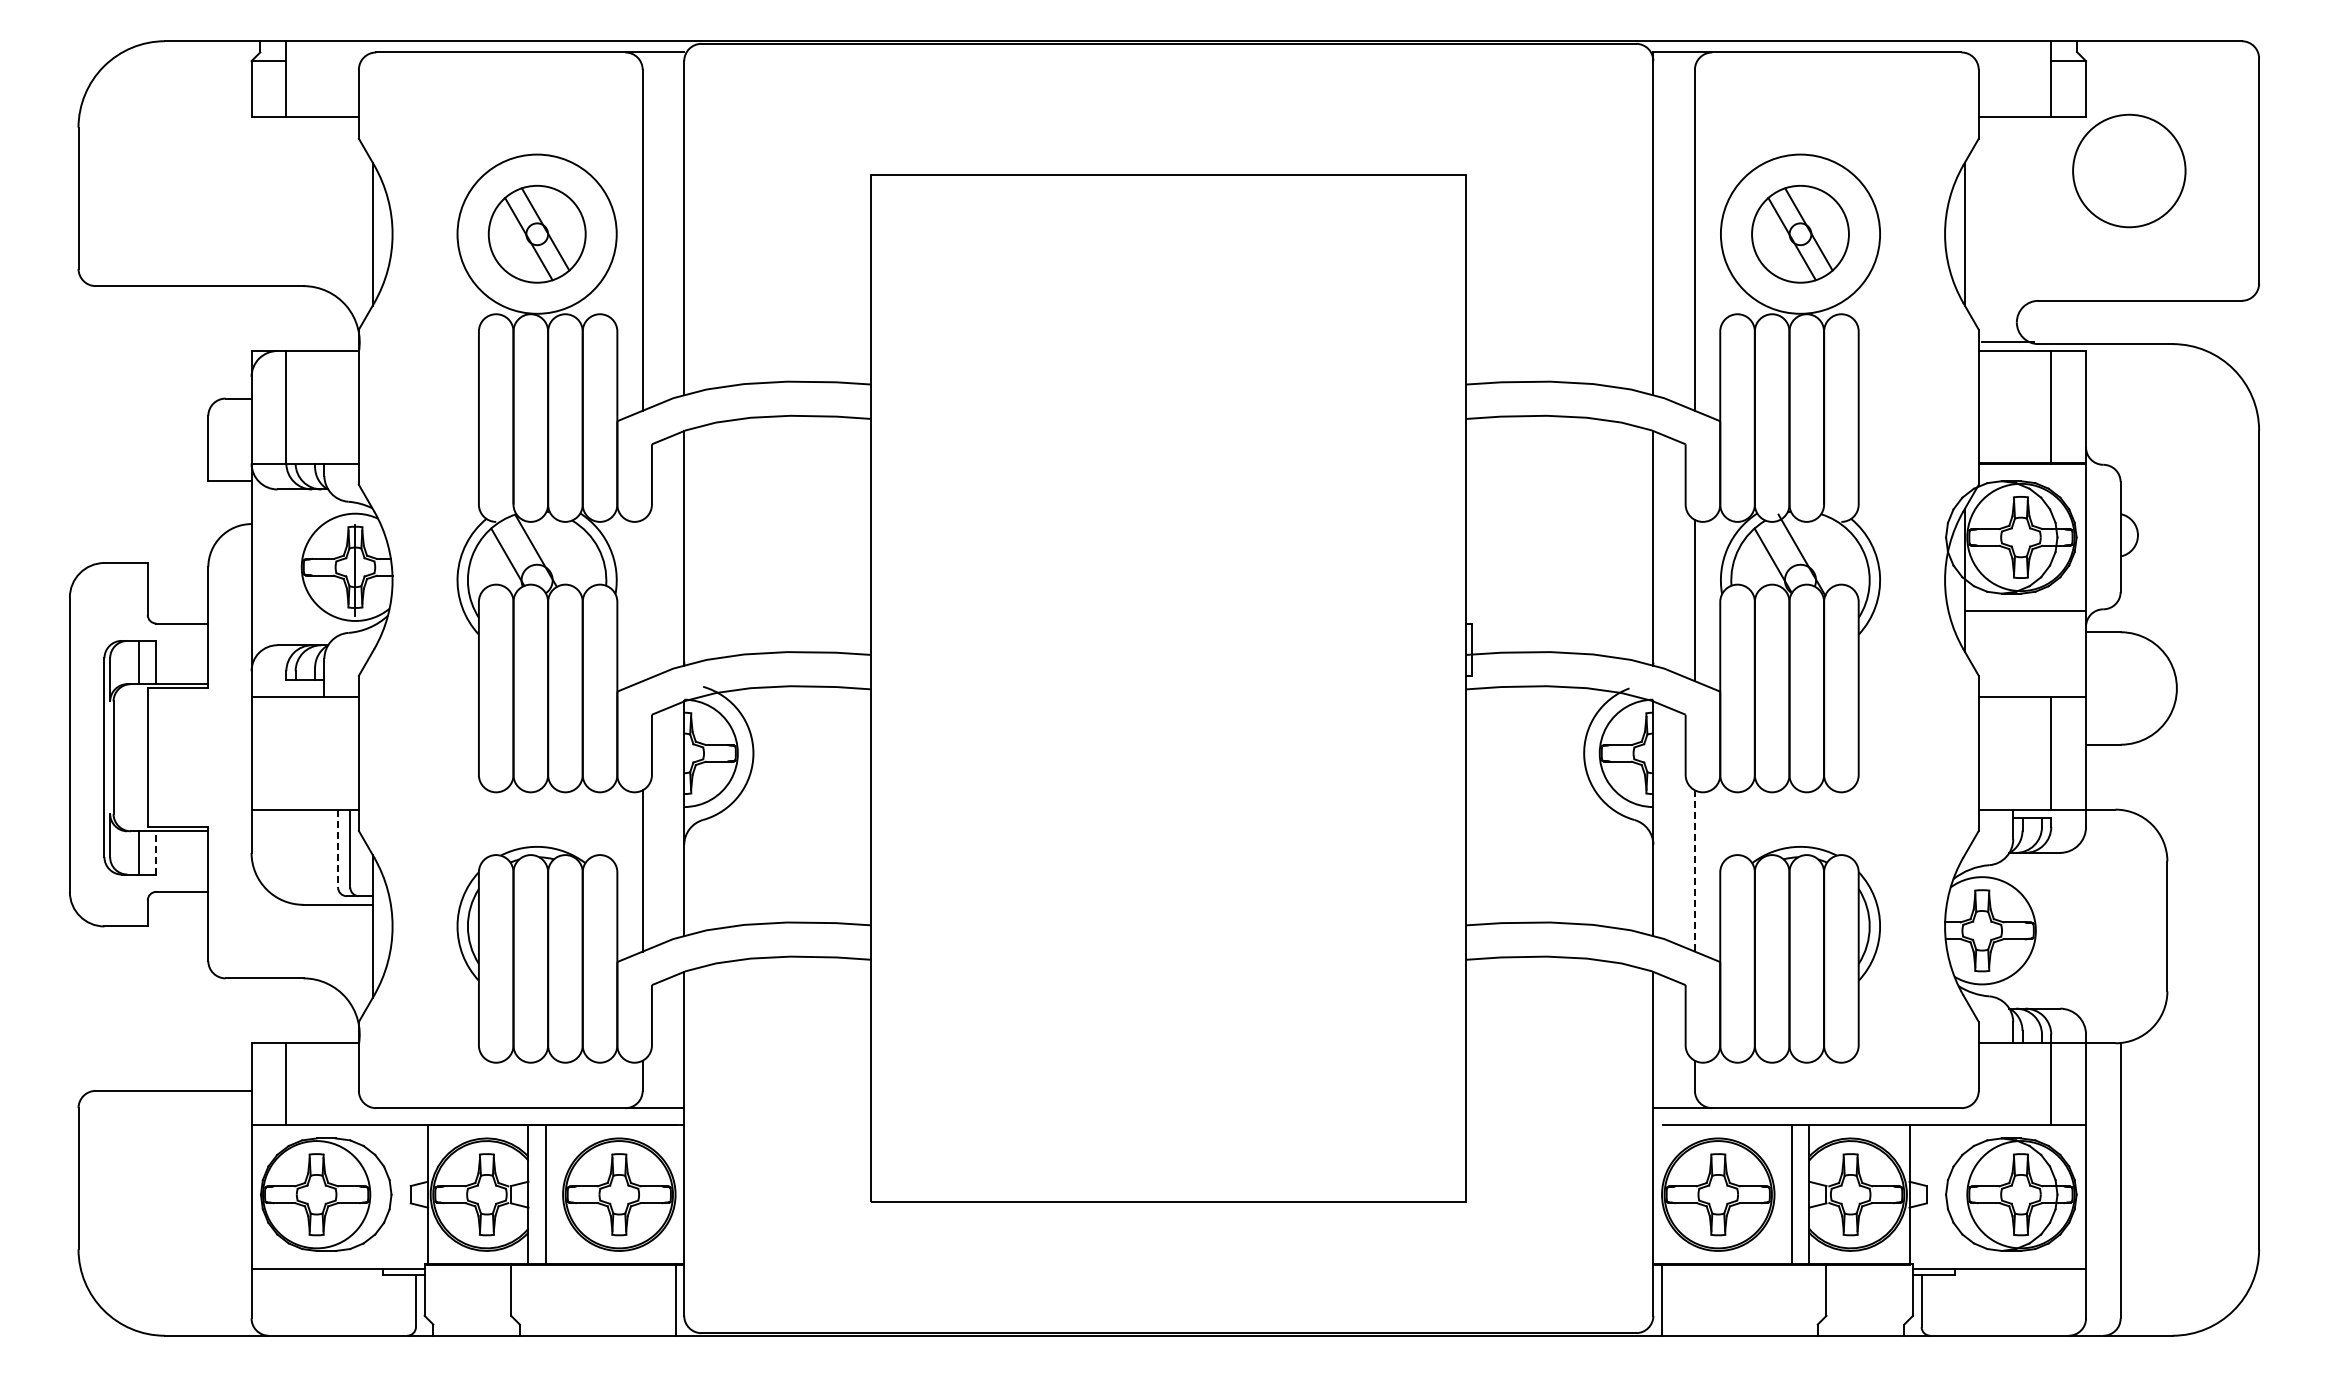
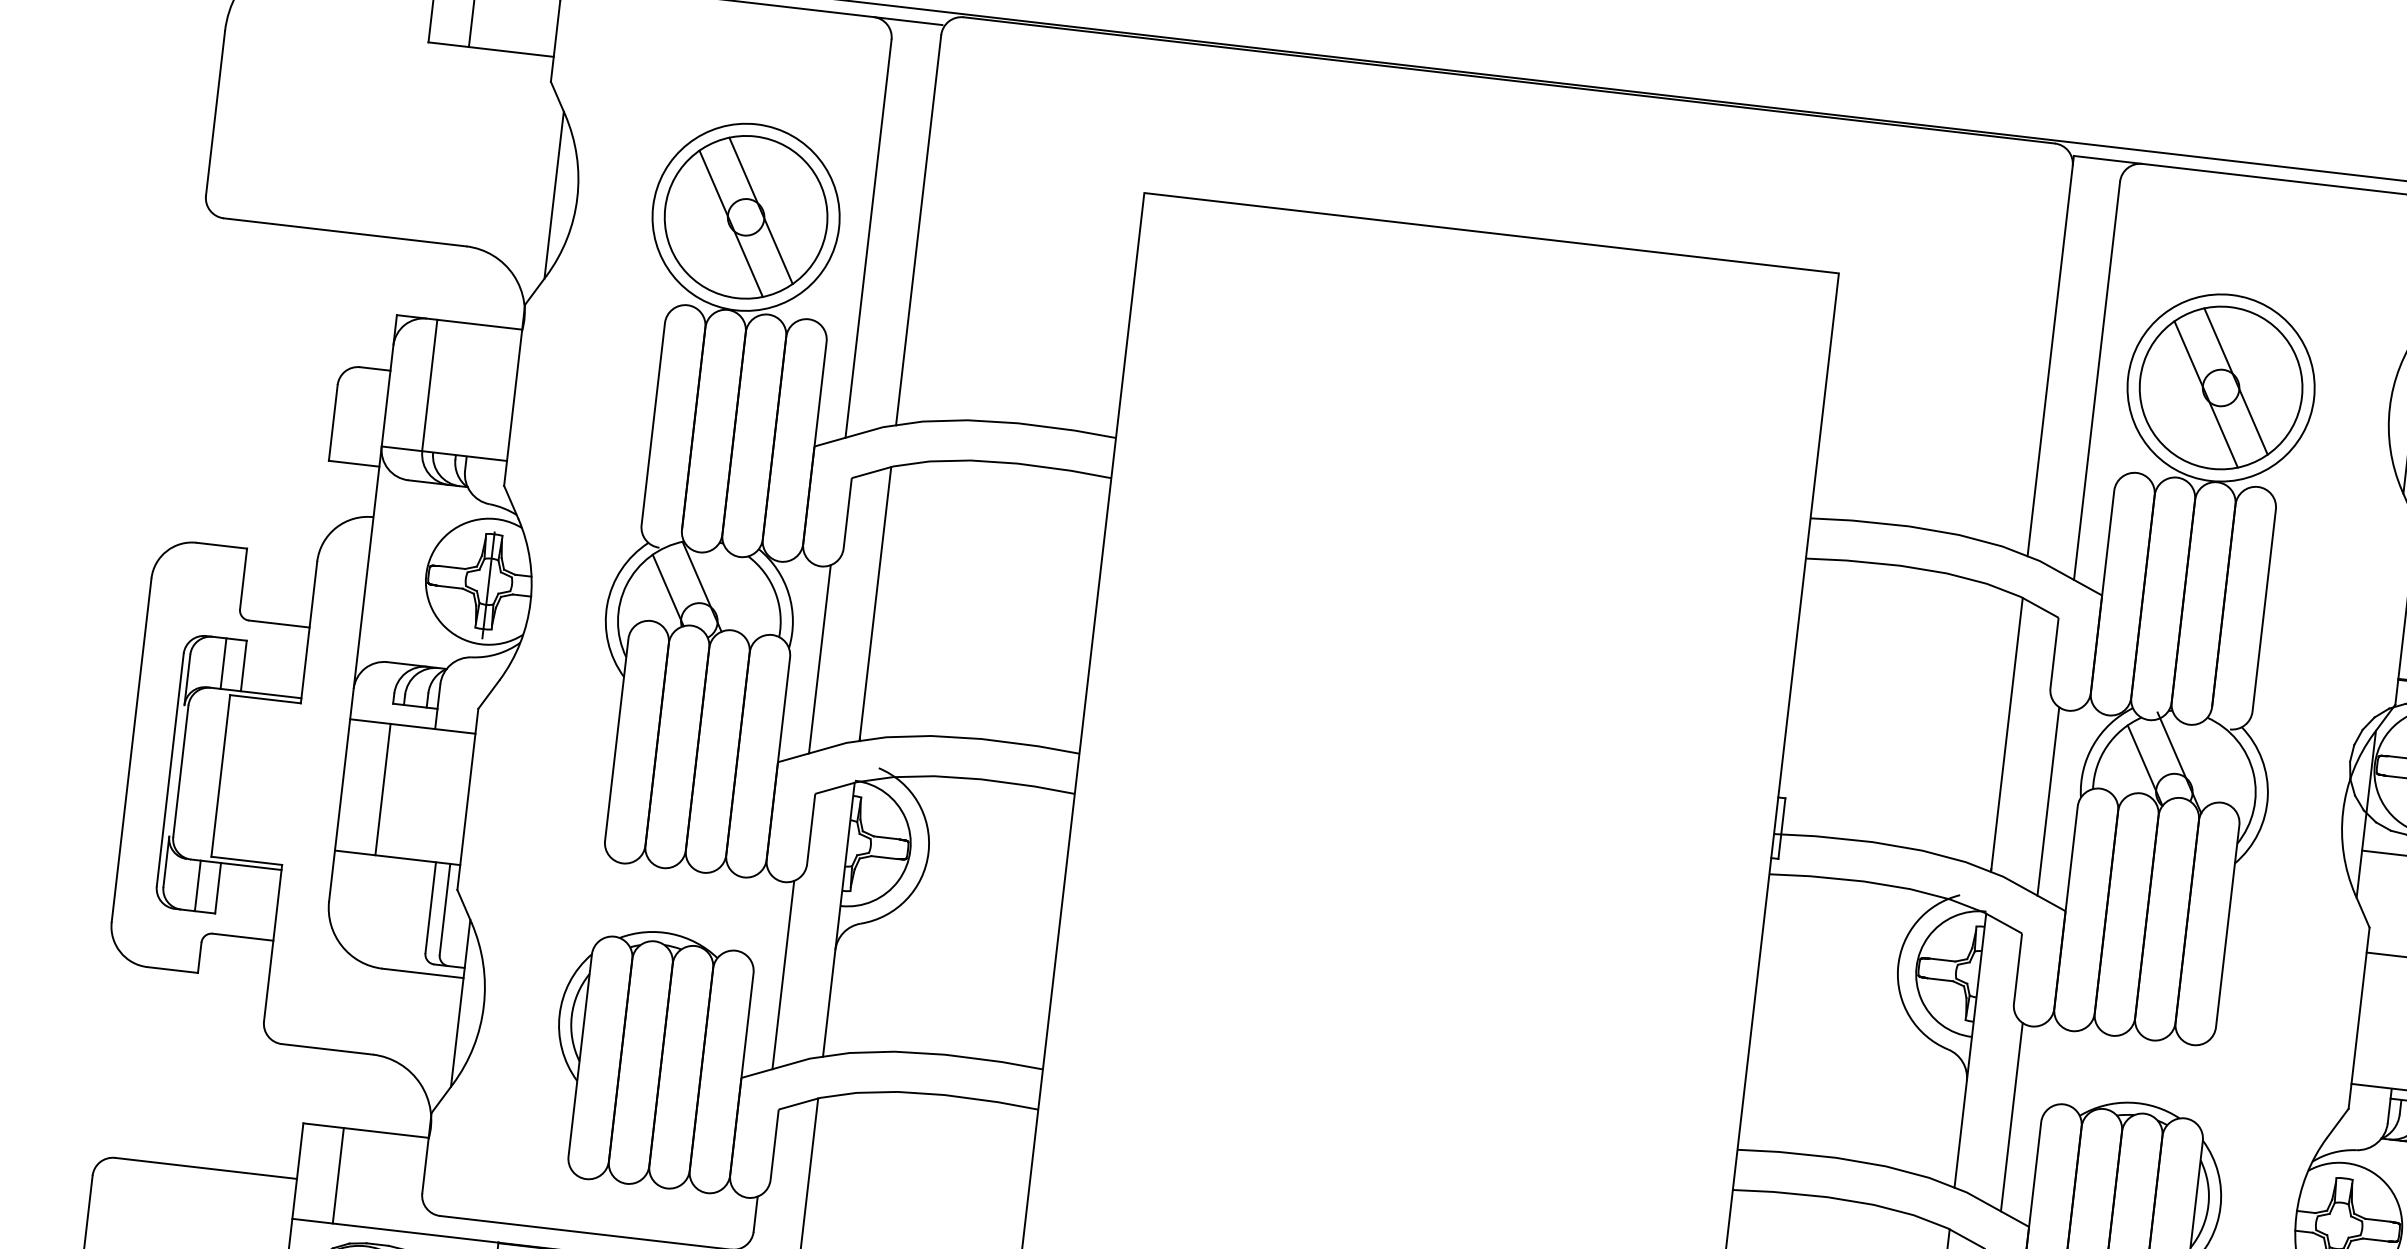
part: (537, 234) -> (746, 217), size x1.43
part: (1800, 234) -> (2221, 388), size x1.43
line: (642, 600) -> (819, 659), added
line: (286, 753) -> (383, 789), added
line: (338, 848) -> (431, 907), dashed -> solid
line: (156, 852) -> (218, 887), dashed -> solid
line: (1694, 871) -> (2011, 1117), dashed -> solid

